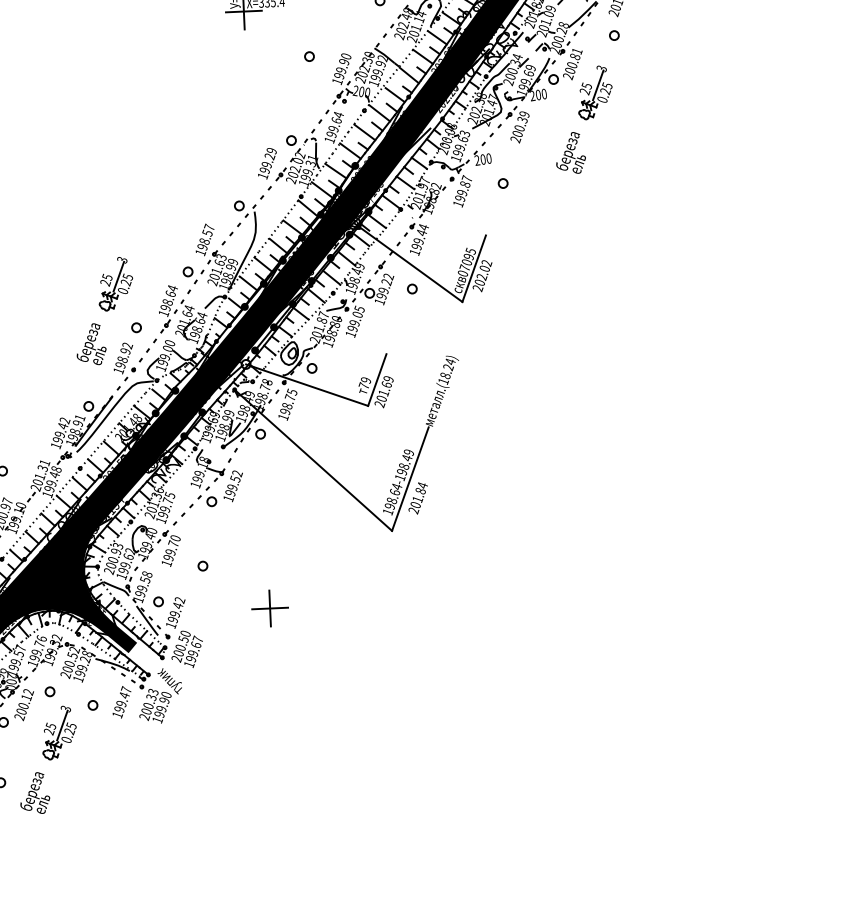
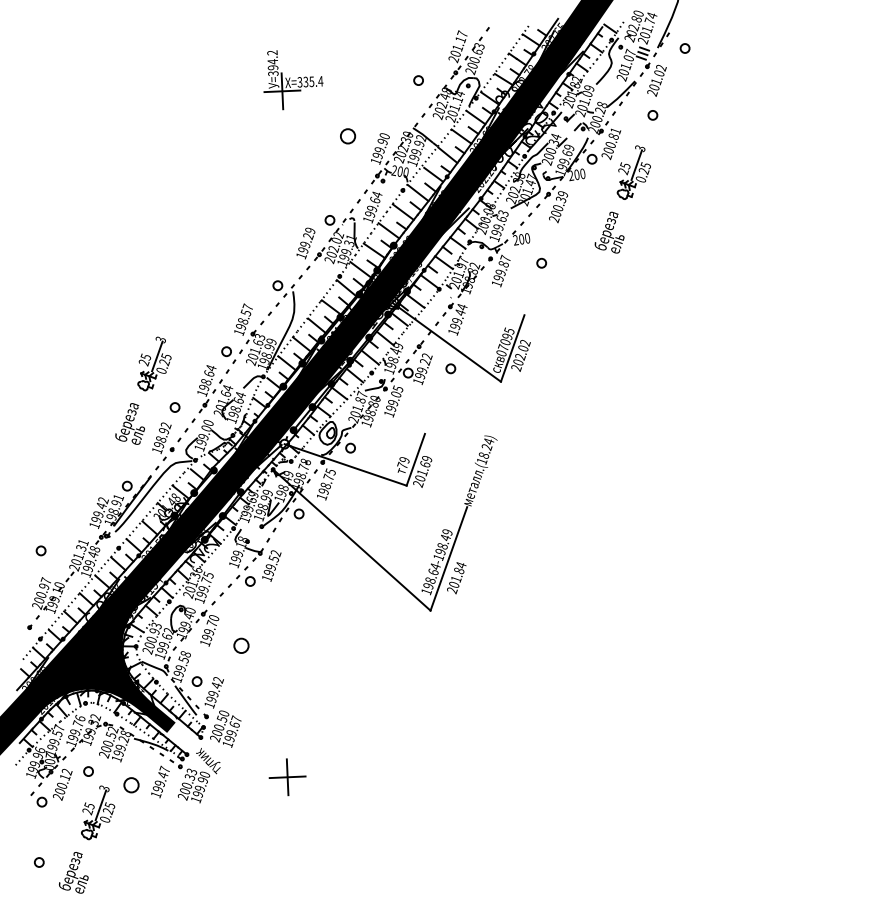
circle: (308, 56) -> (347, 136), size x1.6
circle: (202, 565) -> (241, 645), size x1.6
part: (269, 608) -> (287, 777), moved
circle: (92, 704) -> (131, 784), size x1.6

